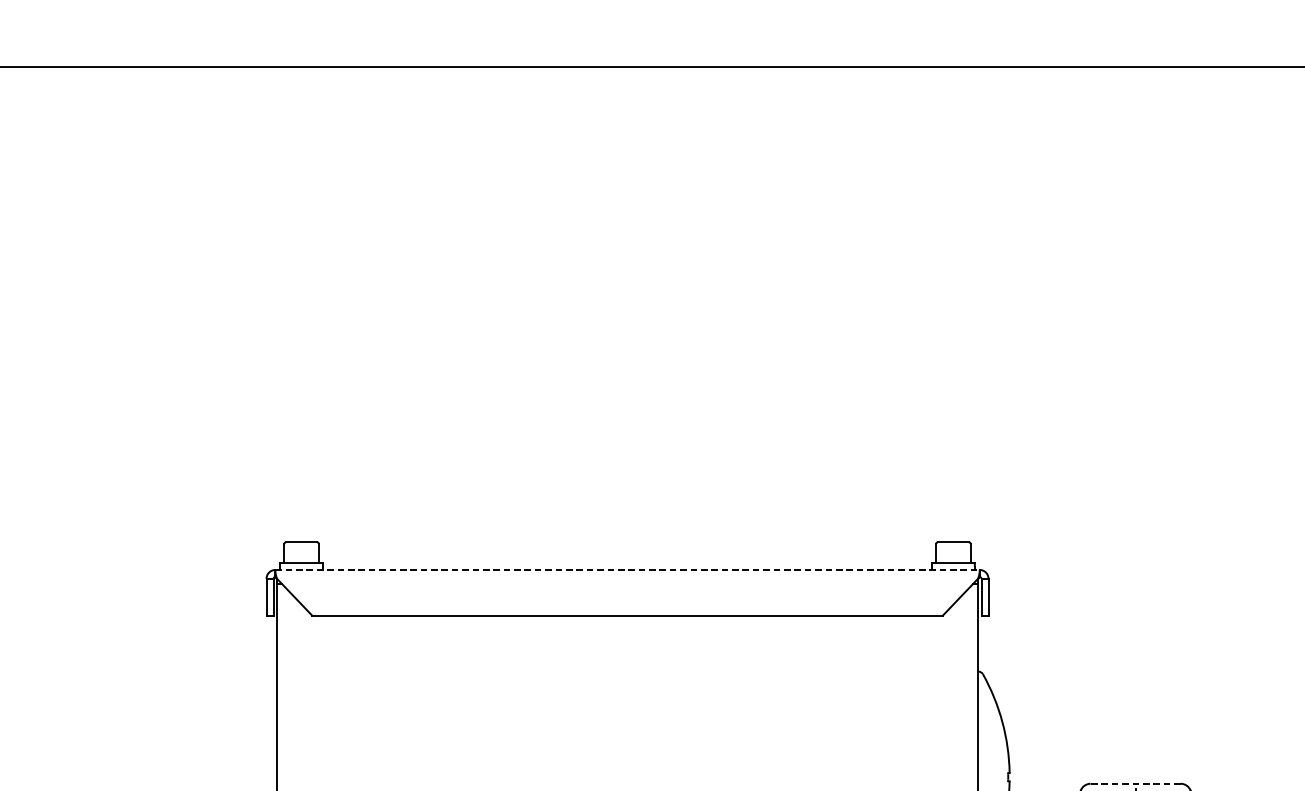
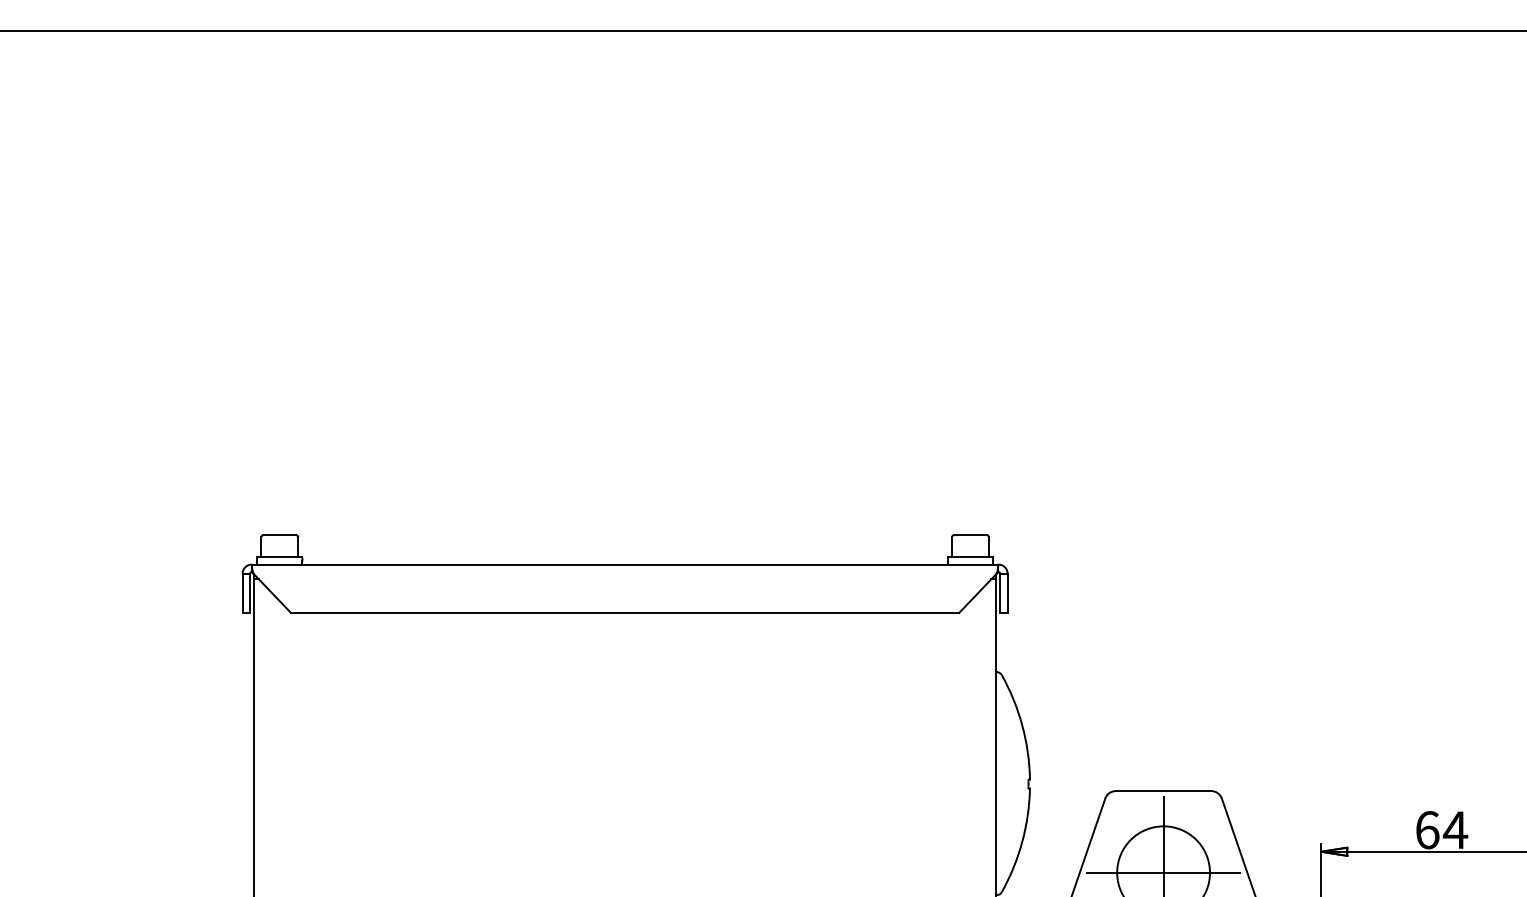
line: (627, 569) -> (625, 564), dashed -> solid
line: (1135, 784) -> (1163, 791), dashed -> solid

